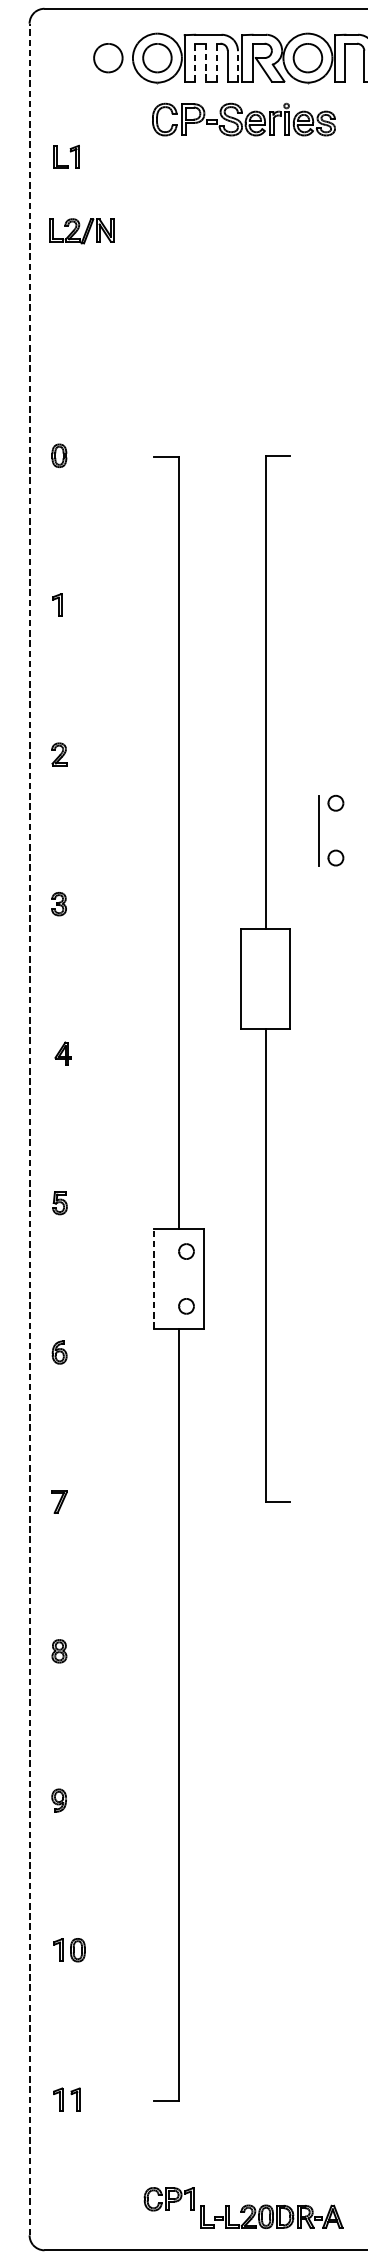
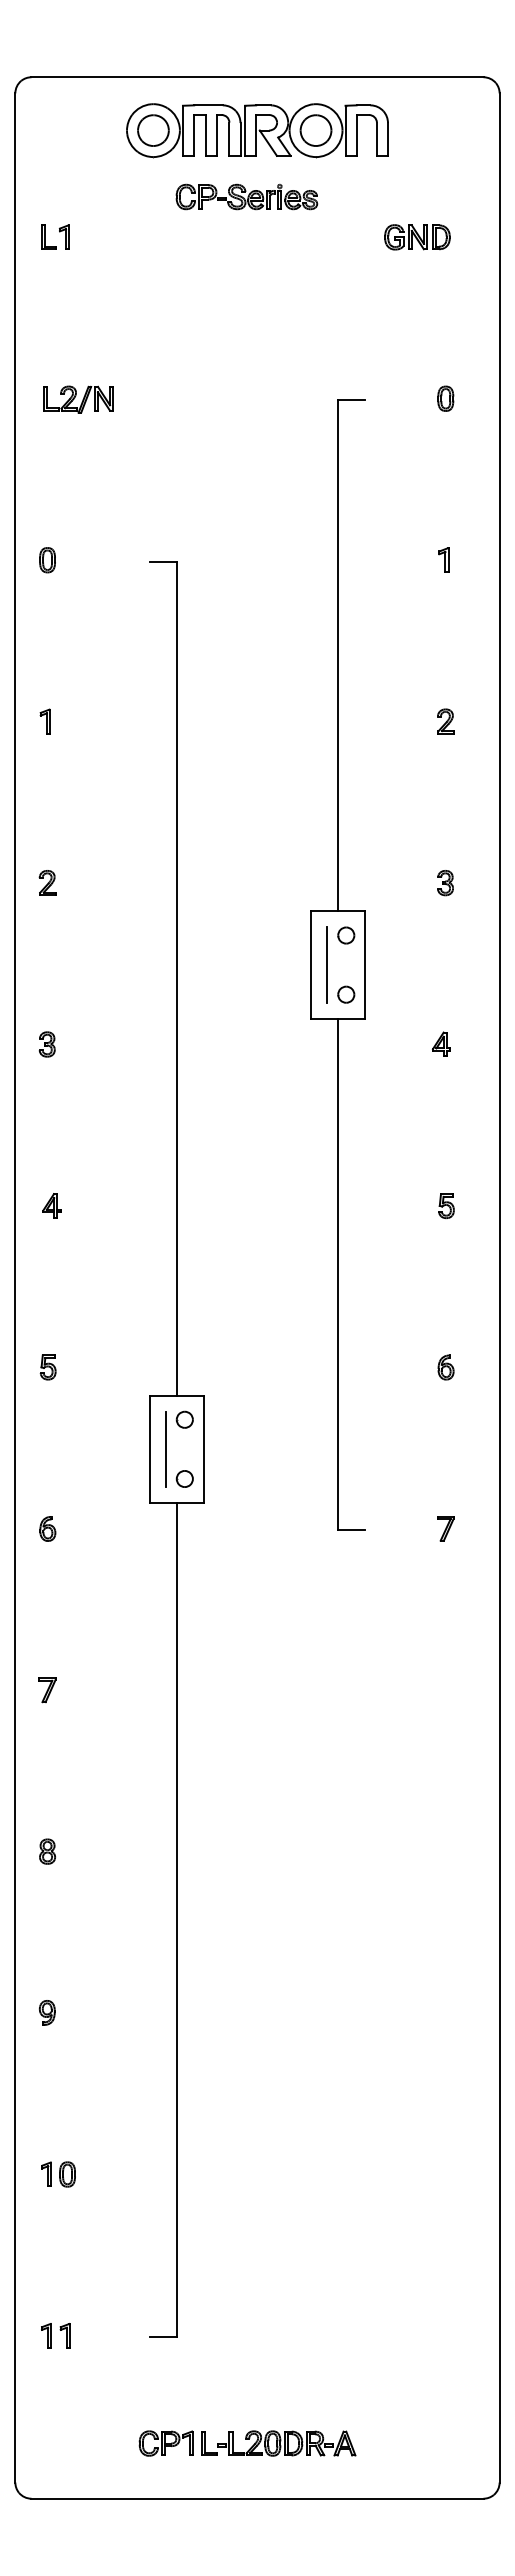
part: (108, 58) -> (100, 130), removed
line: (195, 61) -> (194, 134), dashed -> solid
line: (216, 61) -> (217, 134), dashed -> solid
line: (206, 62) -> (206, 135), dashed -> solid
line: (238, 65) -> (240, 138), dashed -> solid
part: (243, 119) -> (246, 196), size x0.71
part: (81, 231) -> (78, 399), moved
part: (264, 978) -> (337, 964), moved
line: (29, 1129) -> (15, 1287), dashed -> solid
line: (153, 1279) -> (149, 1449), dashed -> solid
line: (169, 1279) -> (166, 1449), added
part: (271, 2216) -> (278, 2443), moved

